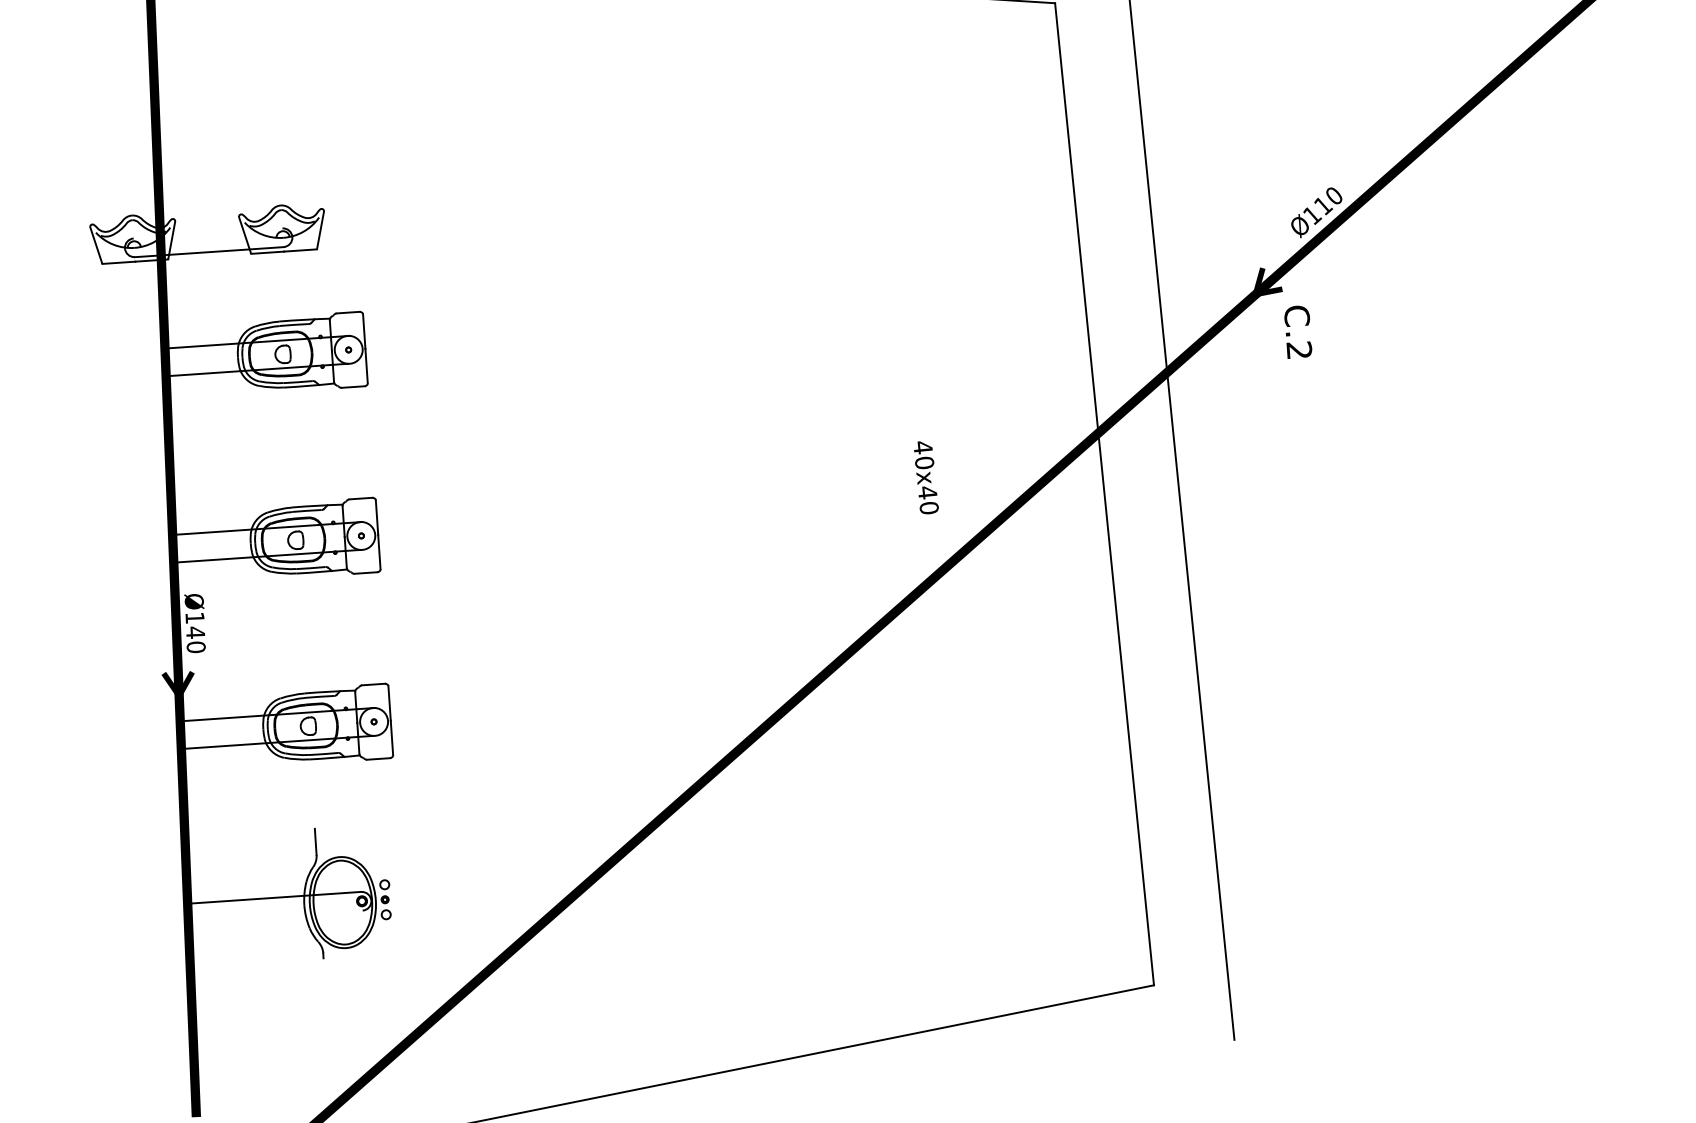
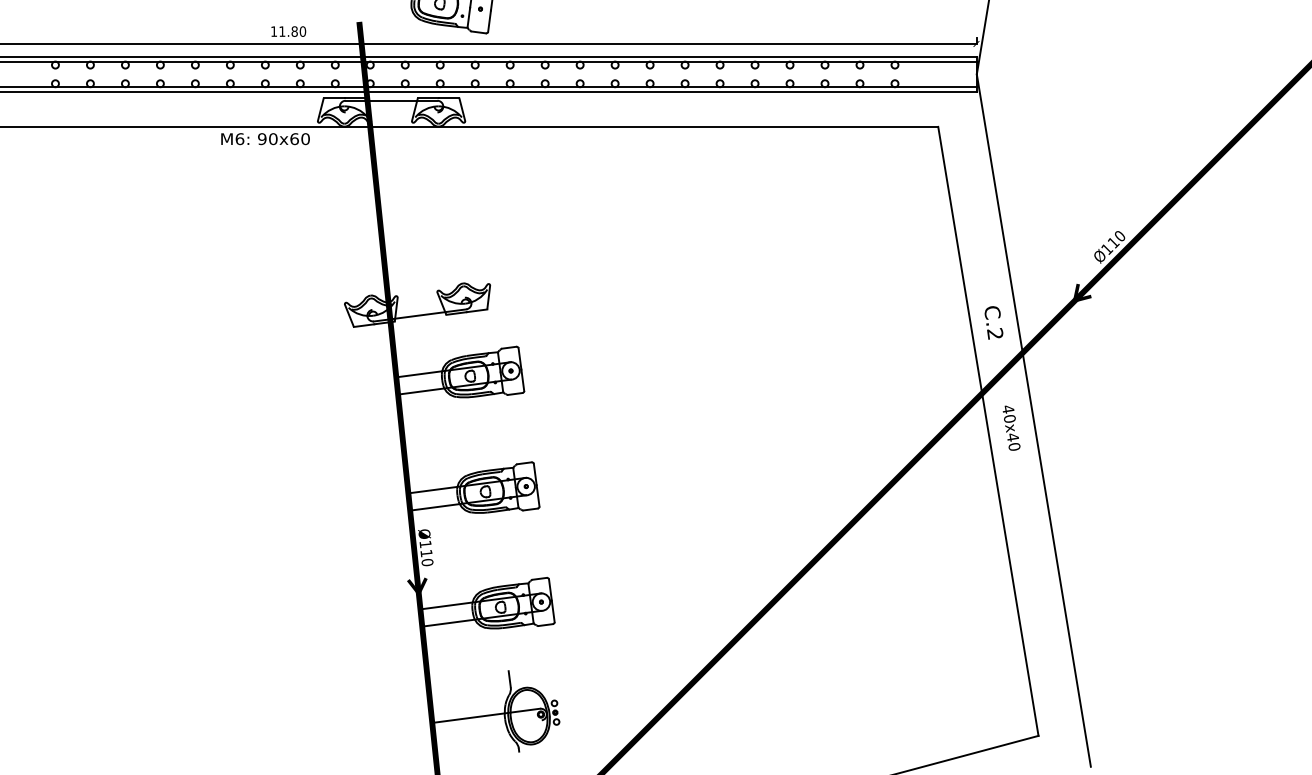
text: (1297, 331) -> (993, 322), moved
text: (926, 476) -> (1011, 427), moved
text: (195, 632) -> (426, 553), Ø140 -> Ø110

